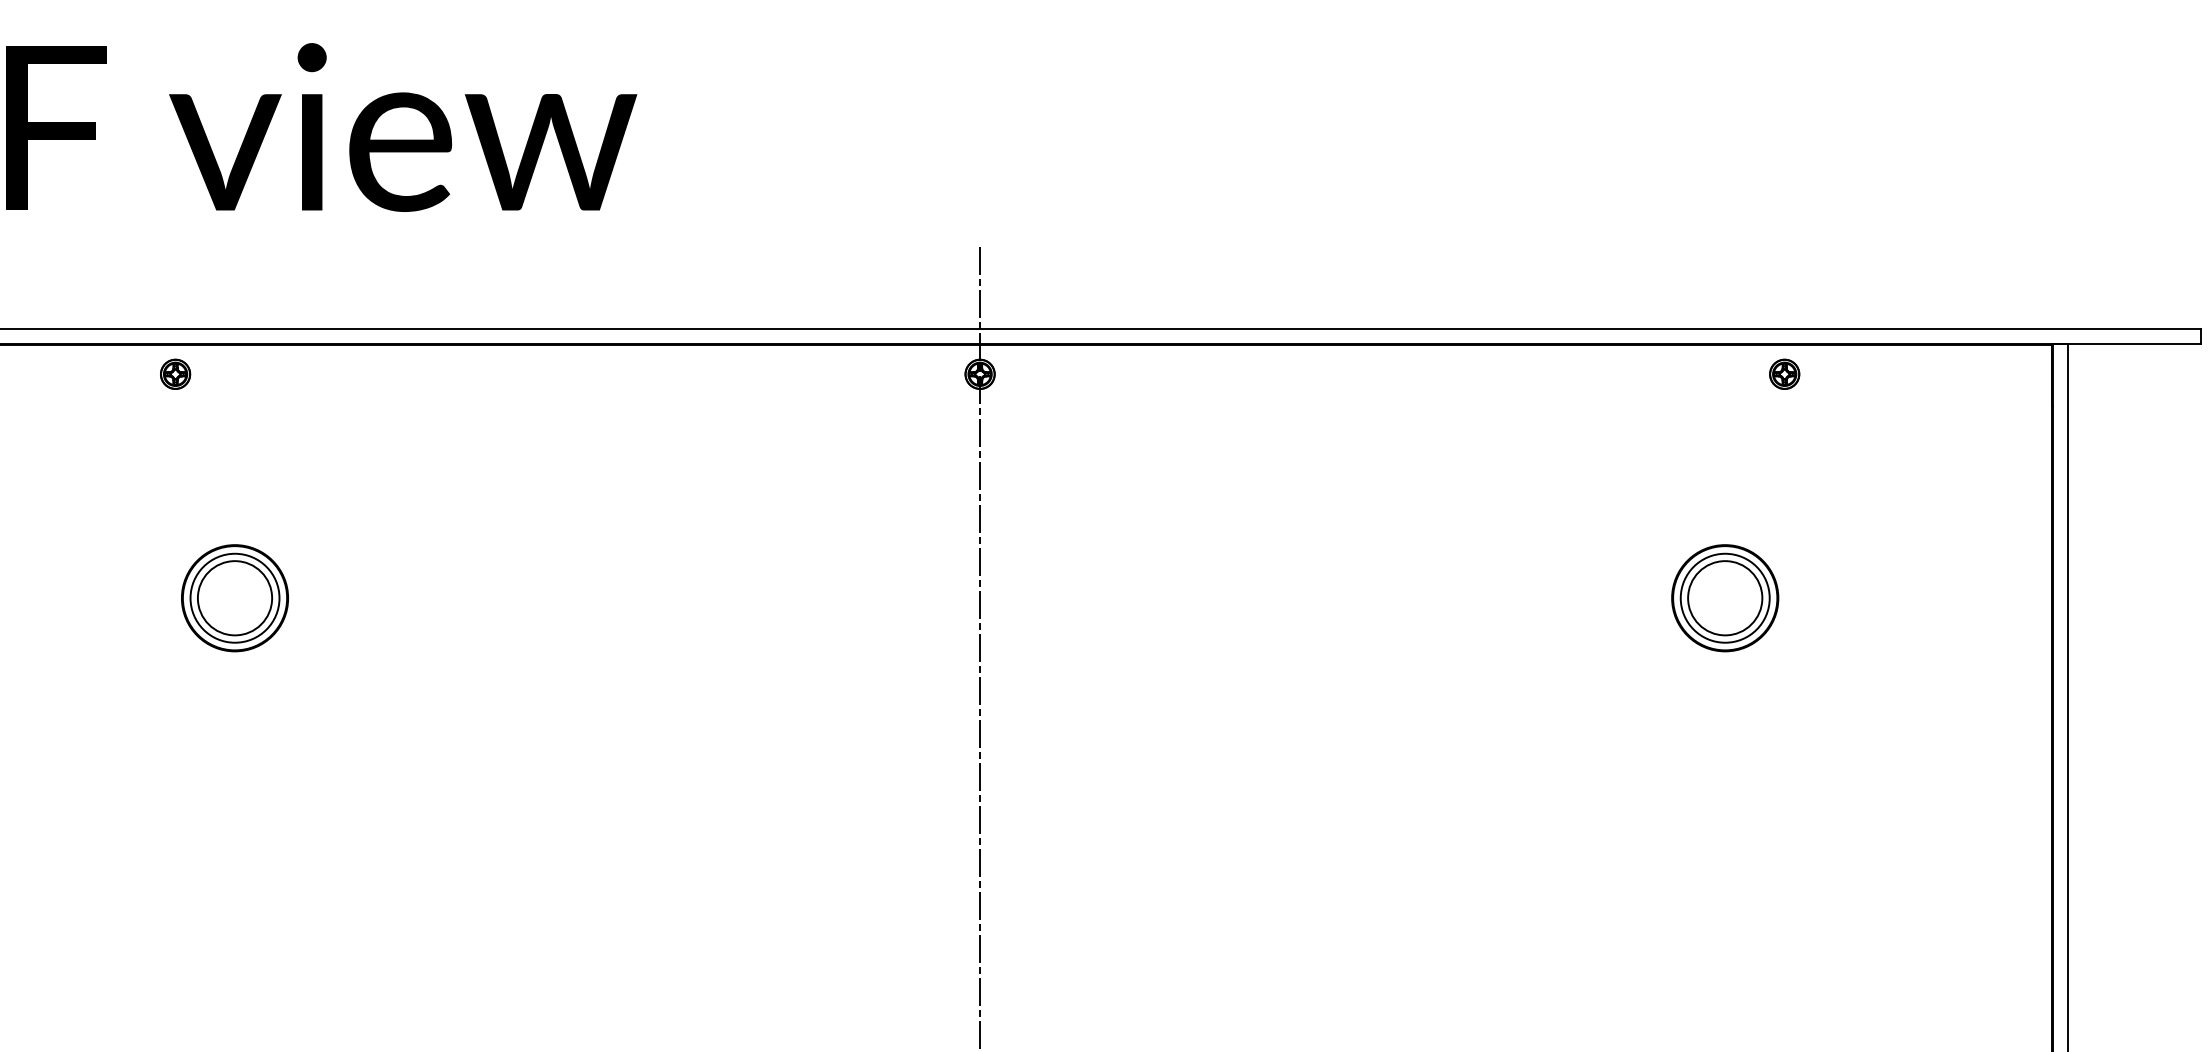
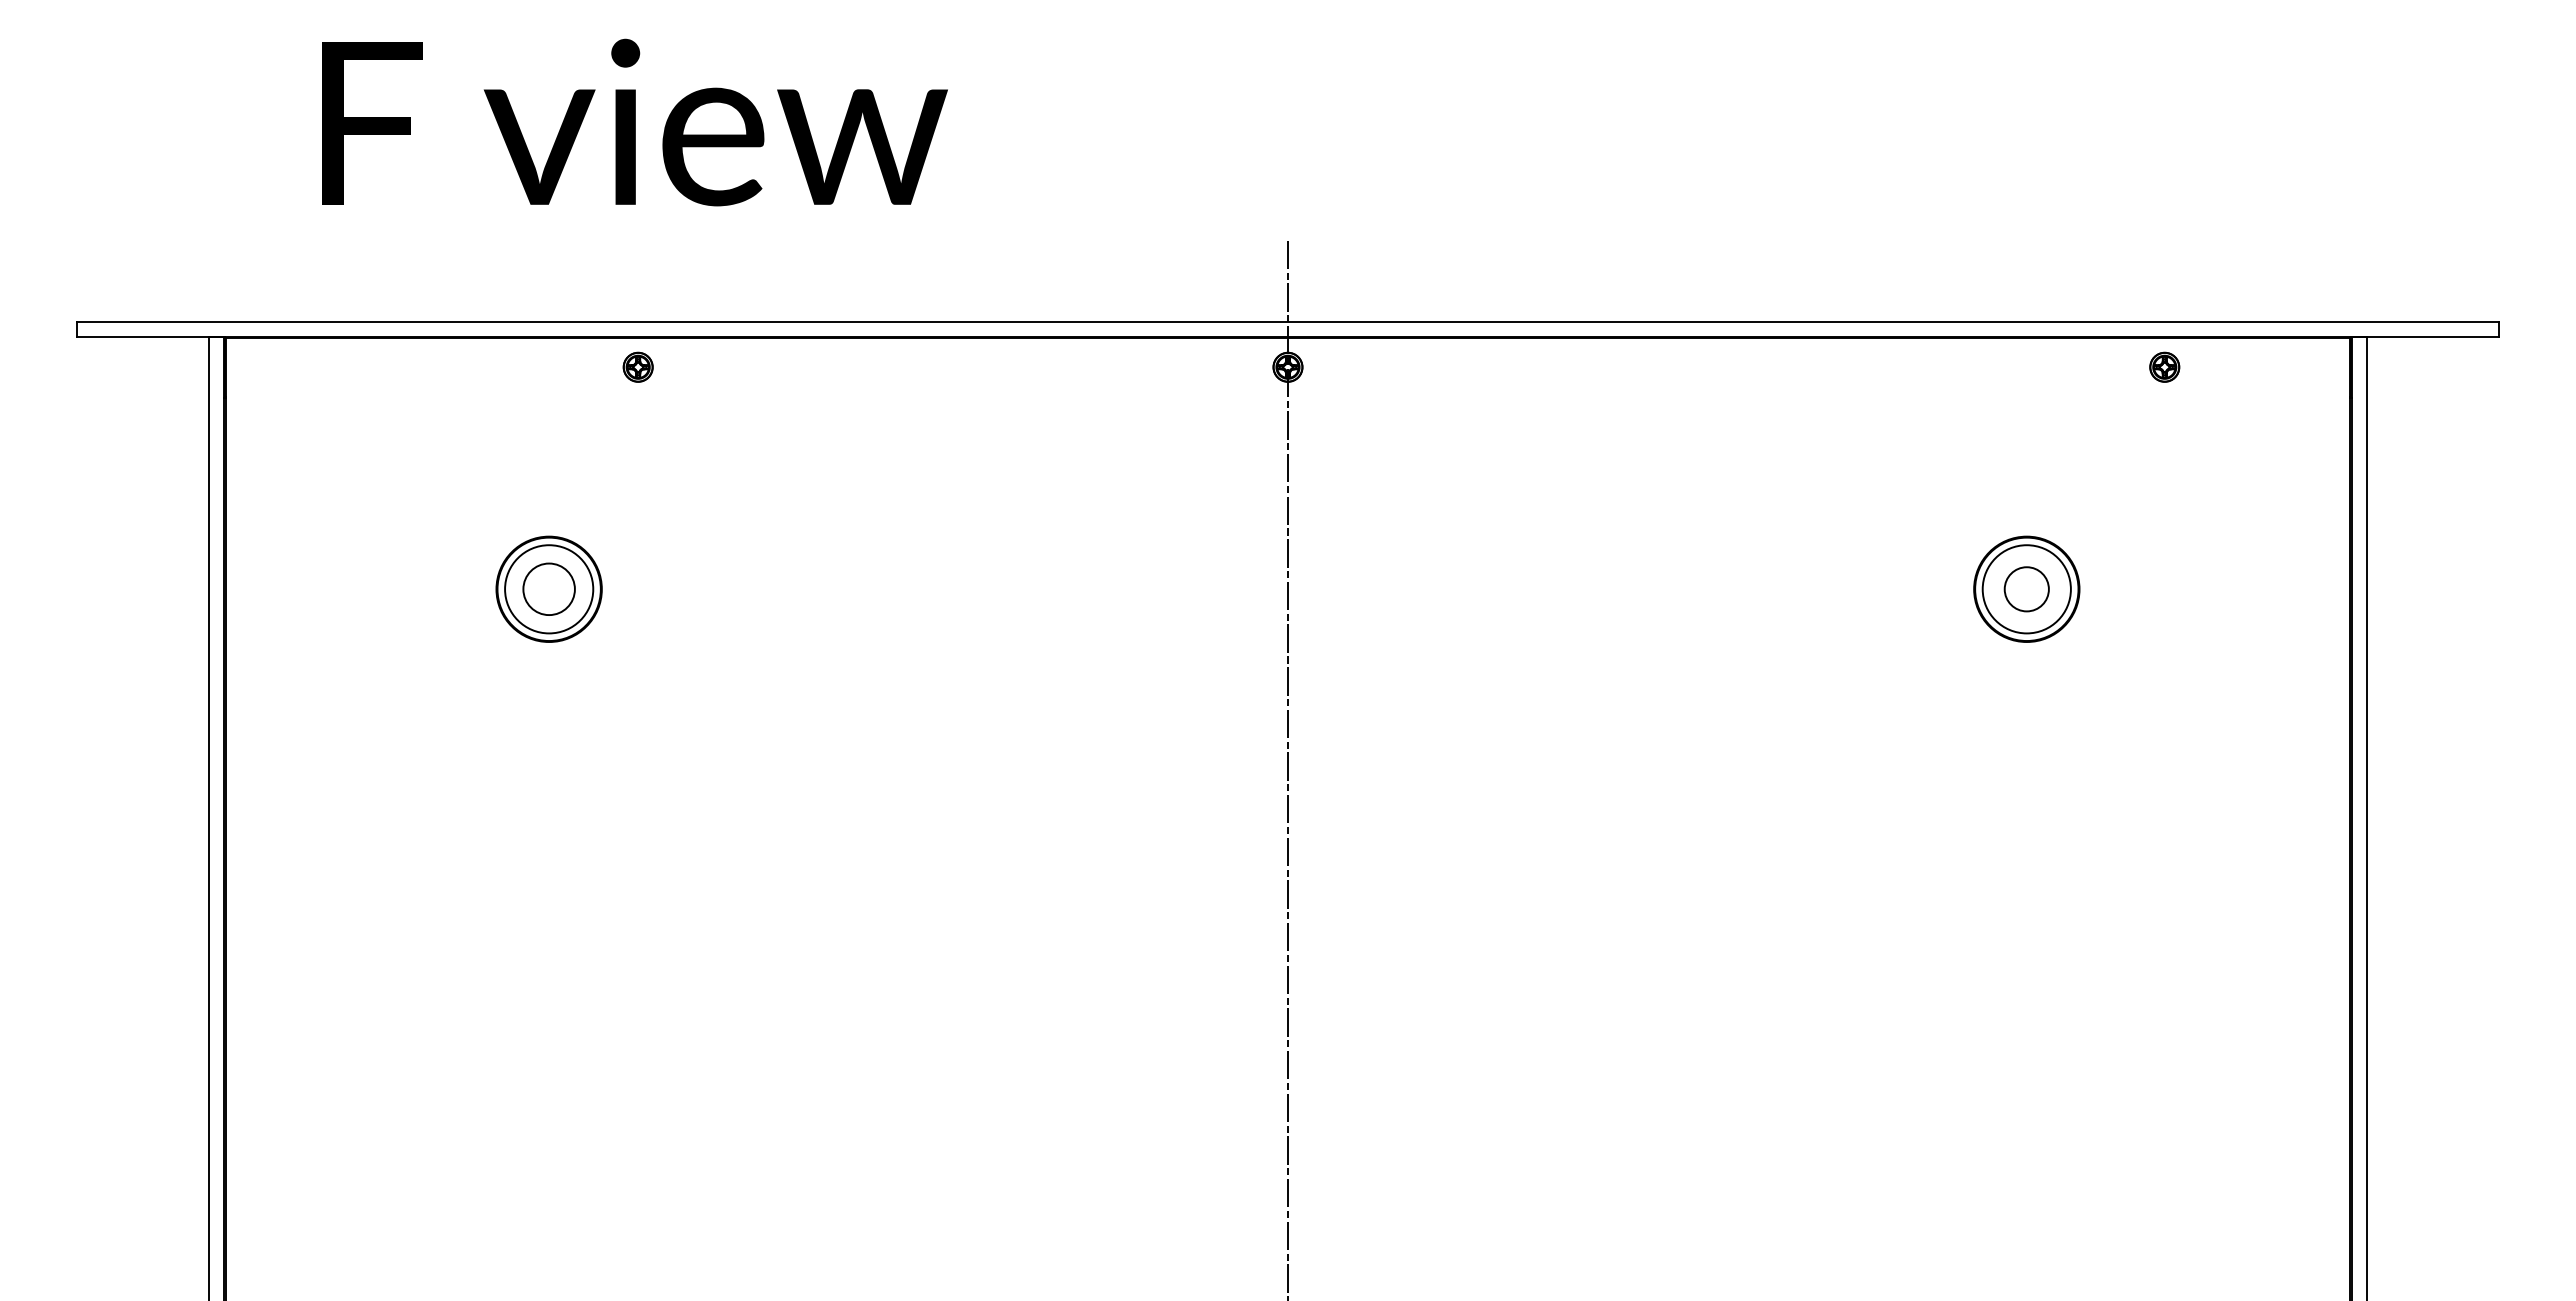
part: (174, 373) -> (637, 366), moved
part: (1784, 373) -> (2164, 366), moved
circle: (234, 598) -> (548, 589), size x0.7
circle: (1724, 598) -> (2026, 589), size x0.6

